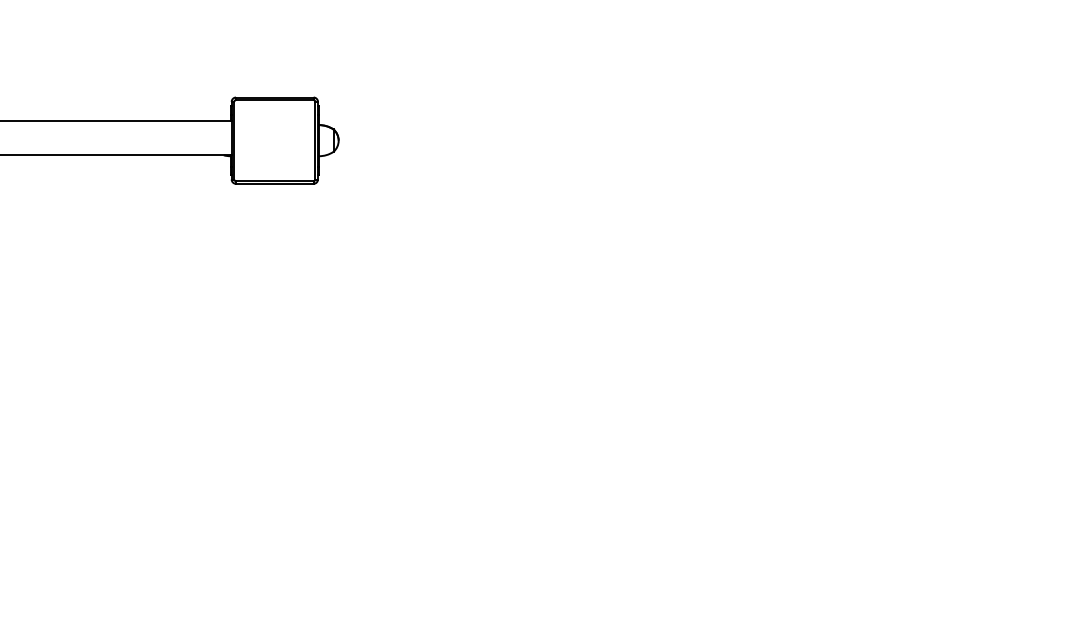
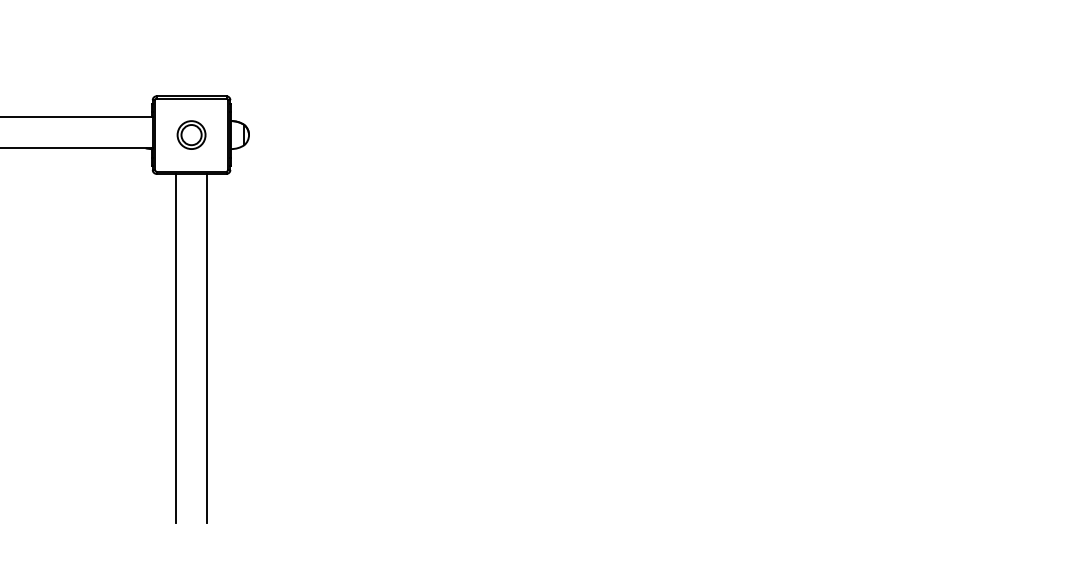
part: (274, 140) -> (191, 134), added
line: (258, 377) -> (176, 348), added
line: (292, 377) -> (207, 348), added

